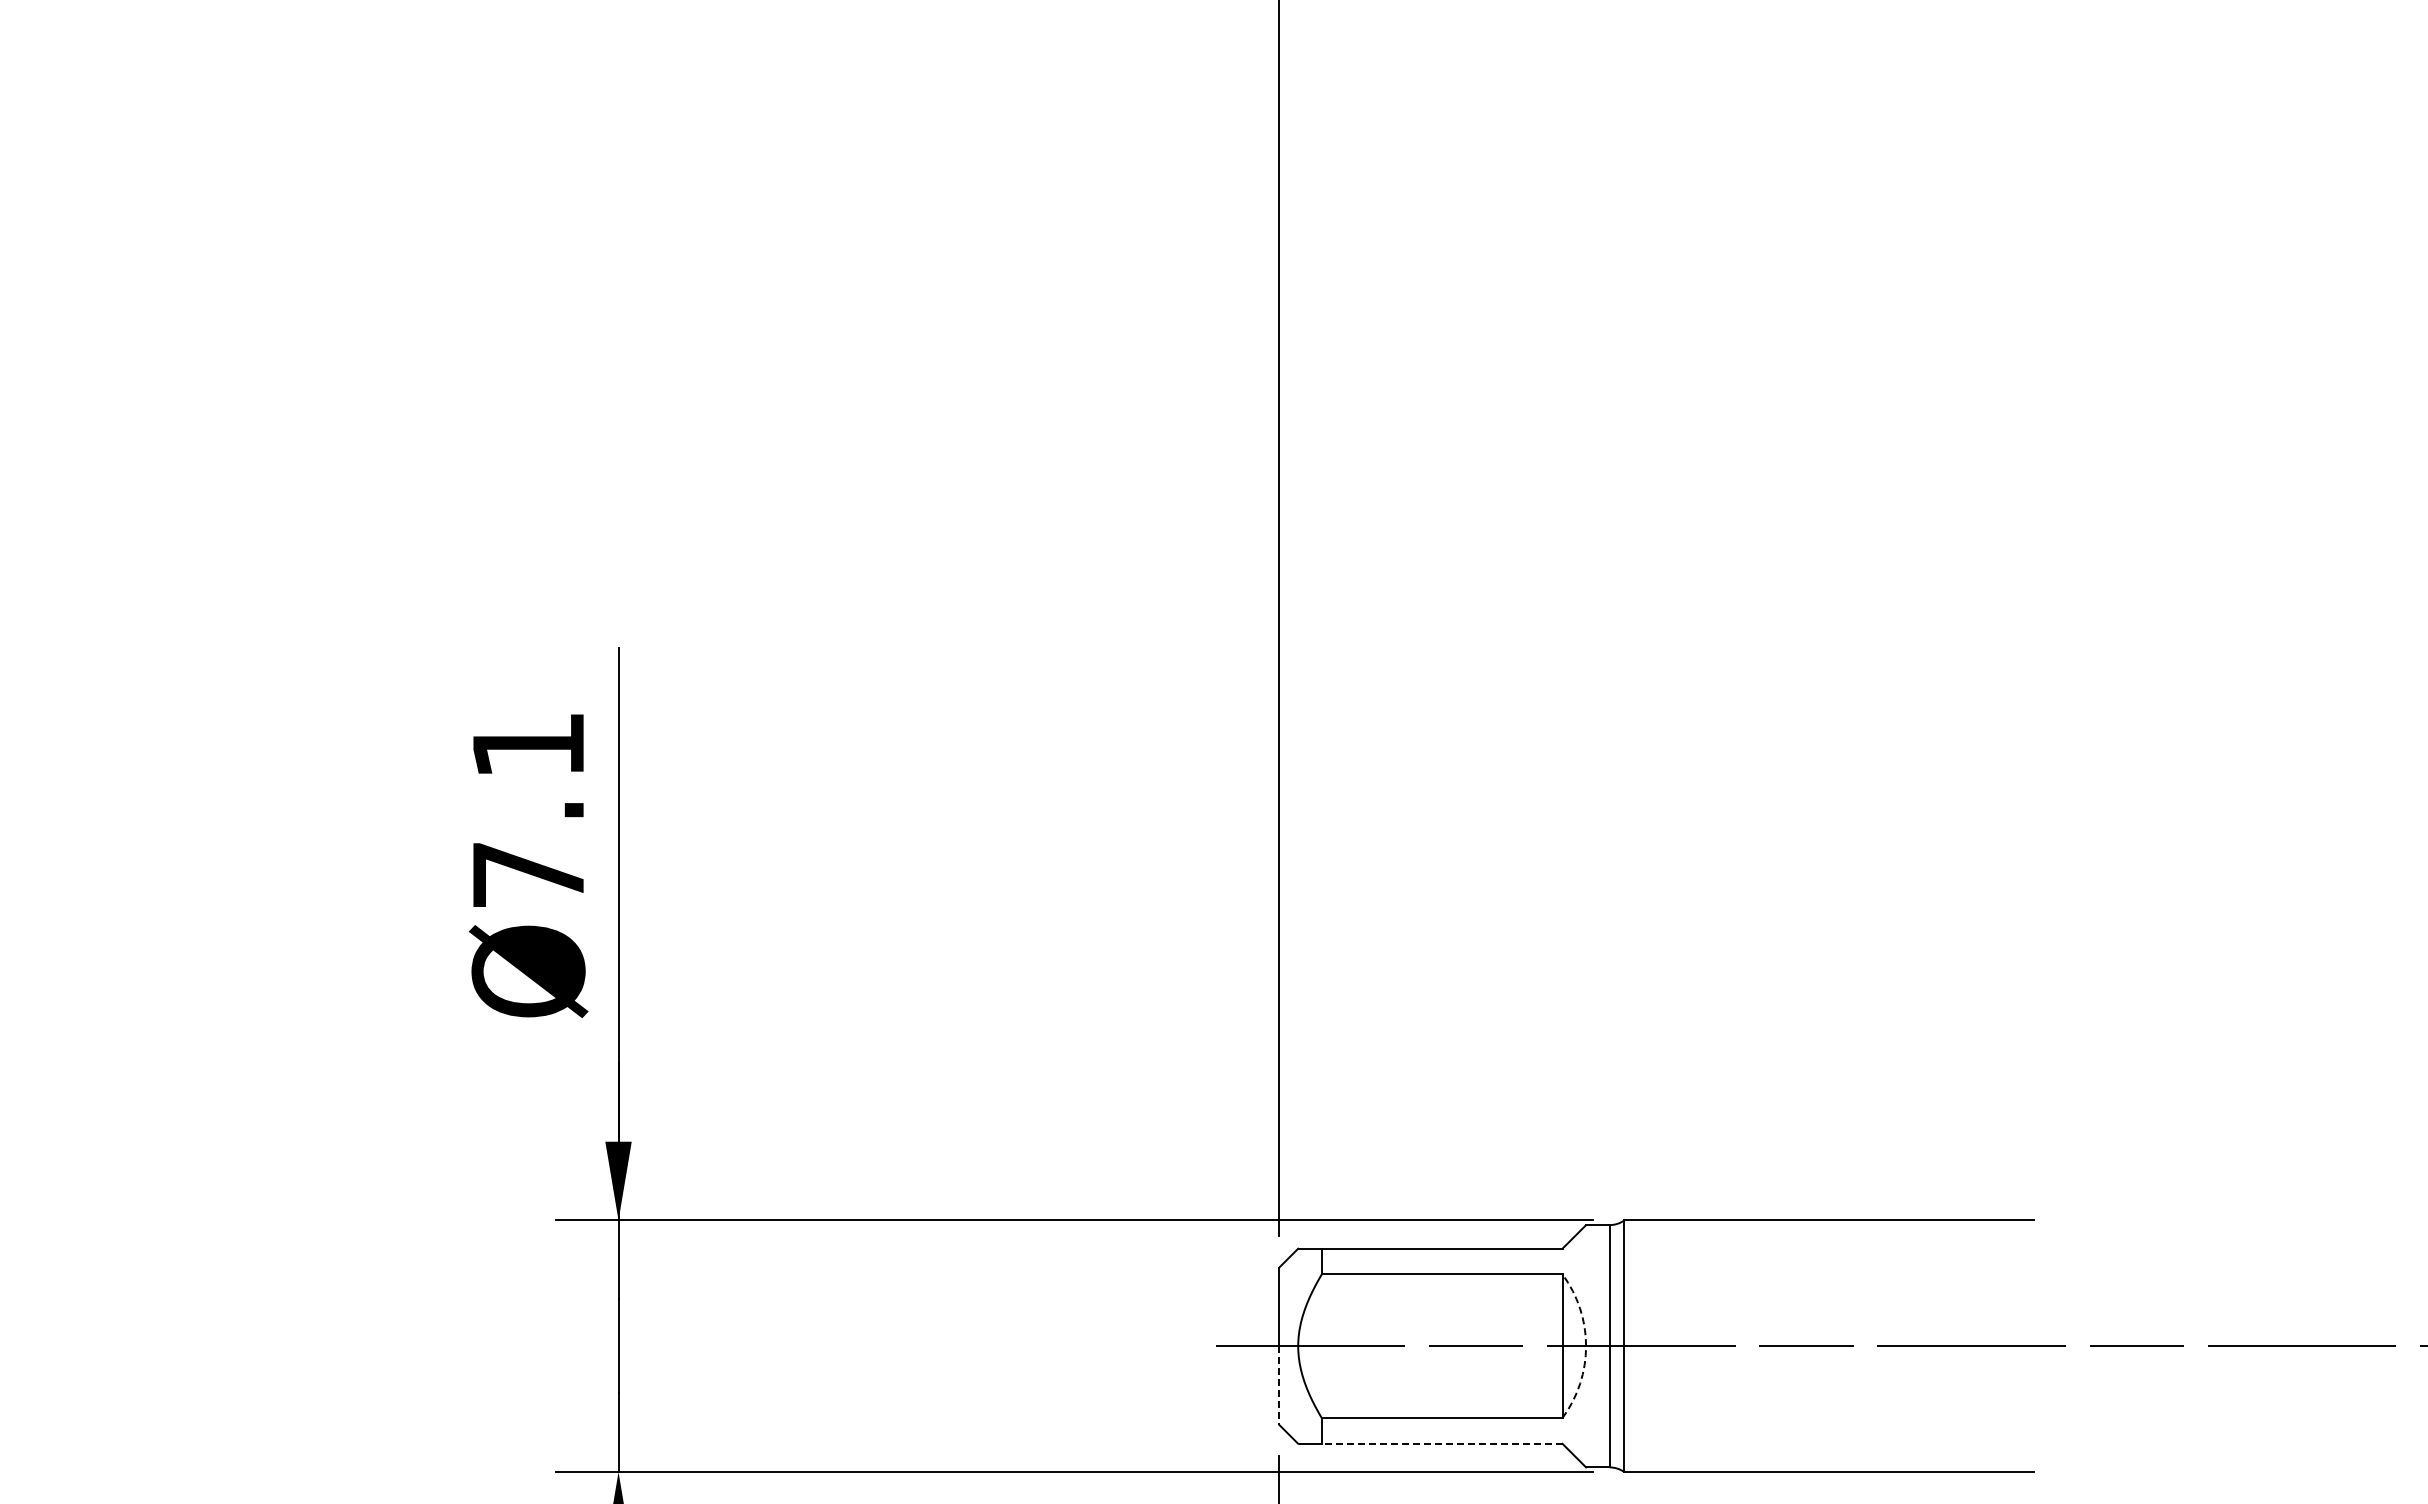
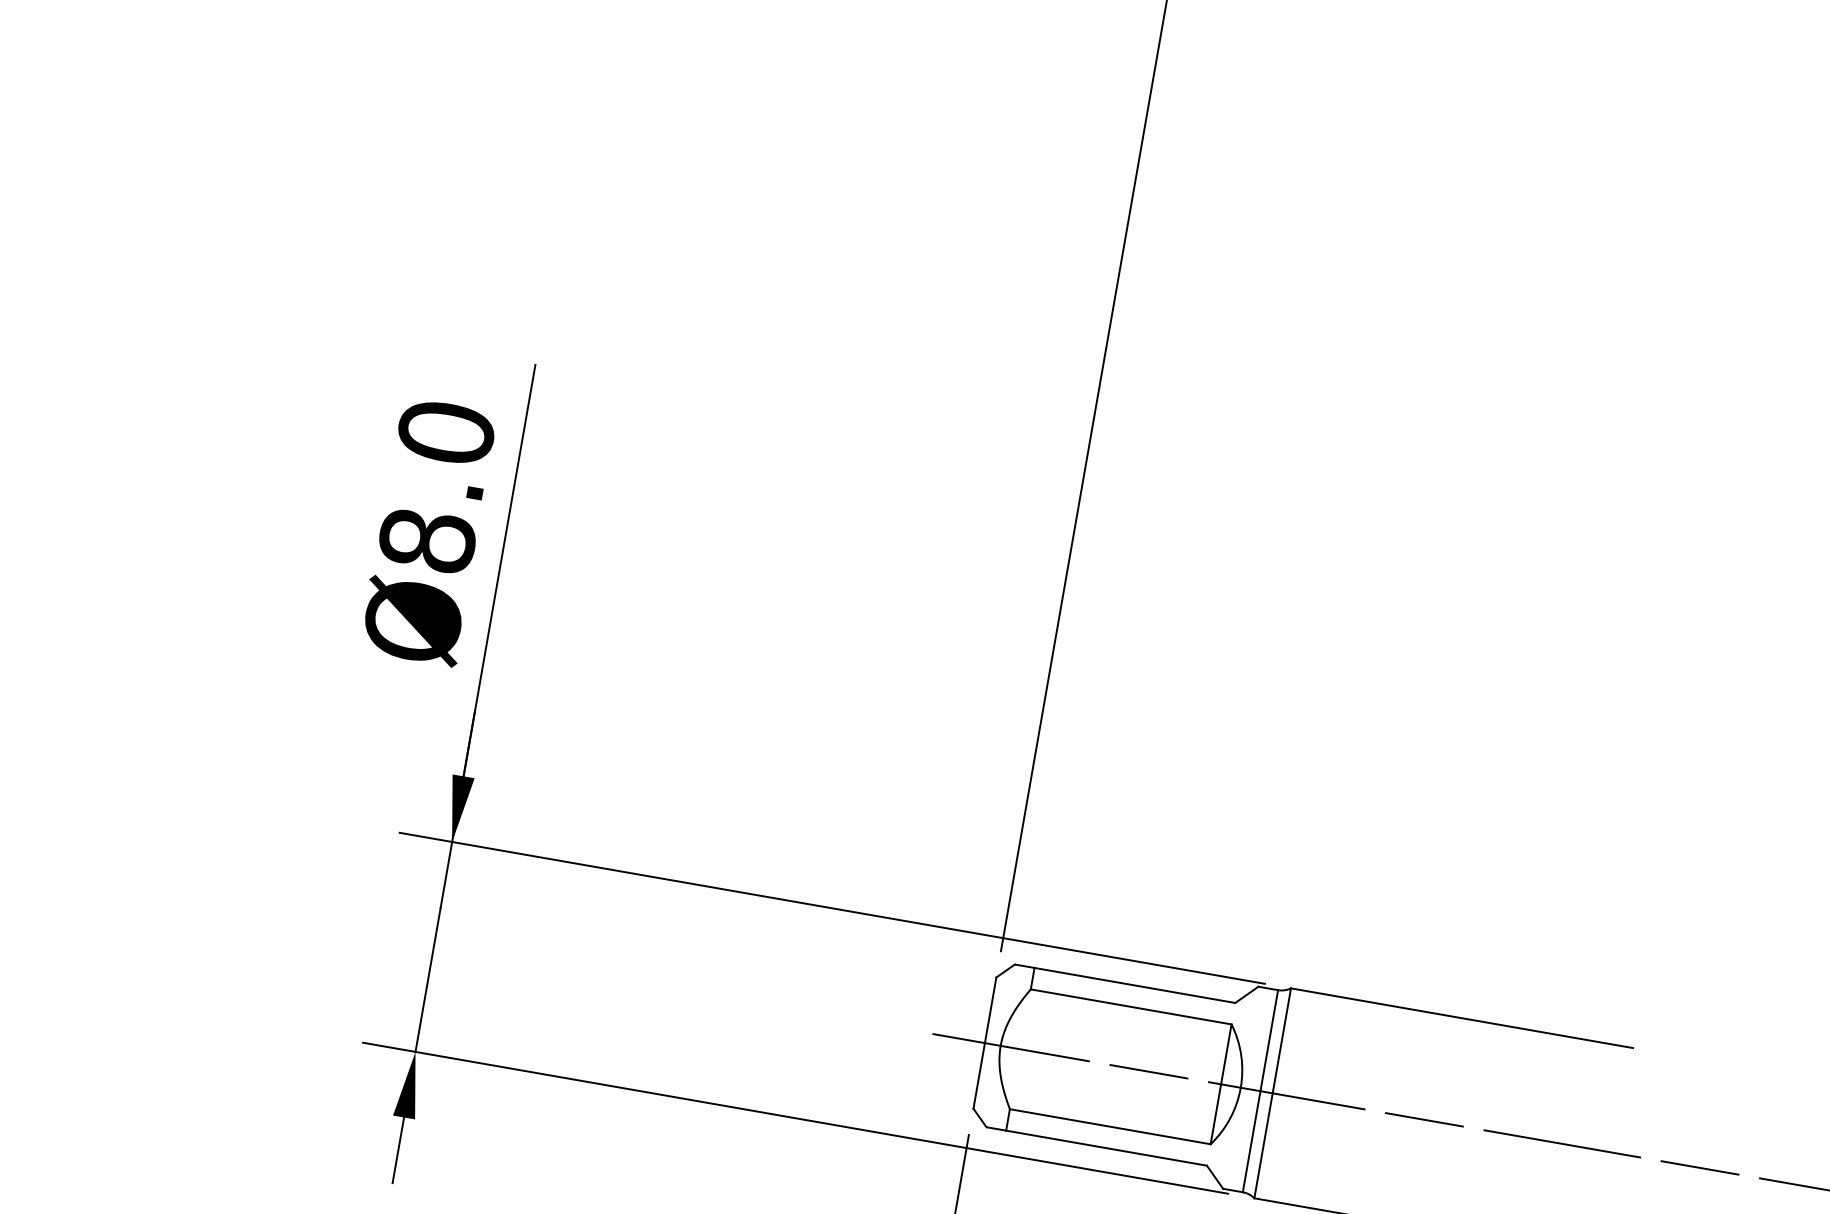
text: (528, 809) -> (436, 486), Ø7.1 -> Ø8.0
arc: (1586, 1346) -> (1241, 1088), dashed -> solid
line: (1279, 1386) -> (979, 1076), dashed -> solid
line: (1441, 1443) -> (1106, 1147), dashed -> solid

